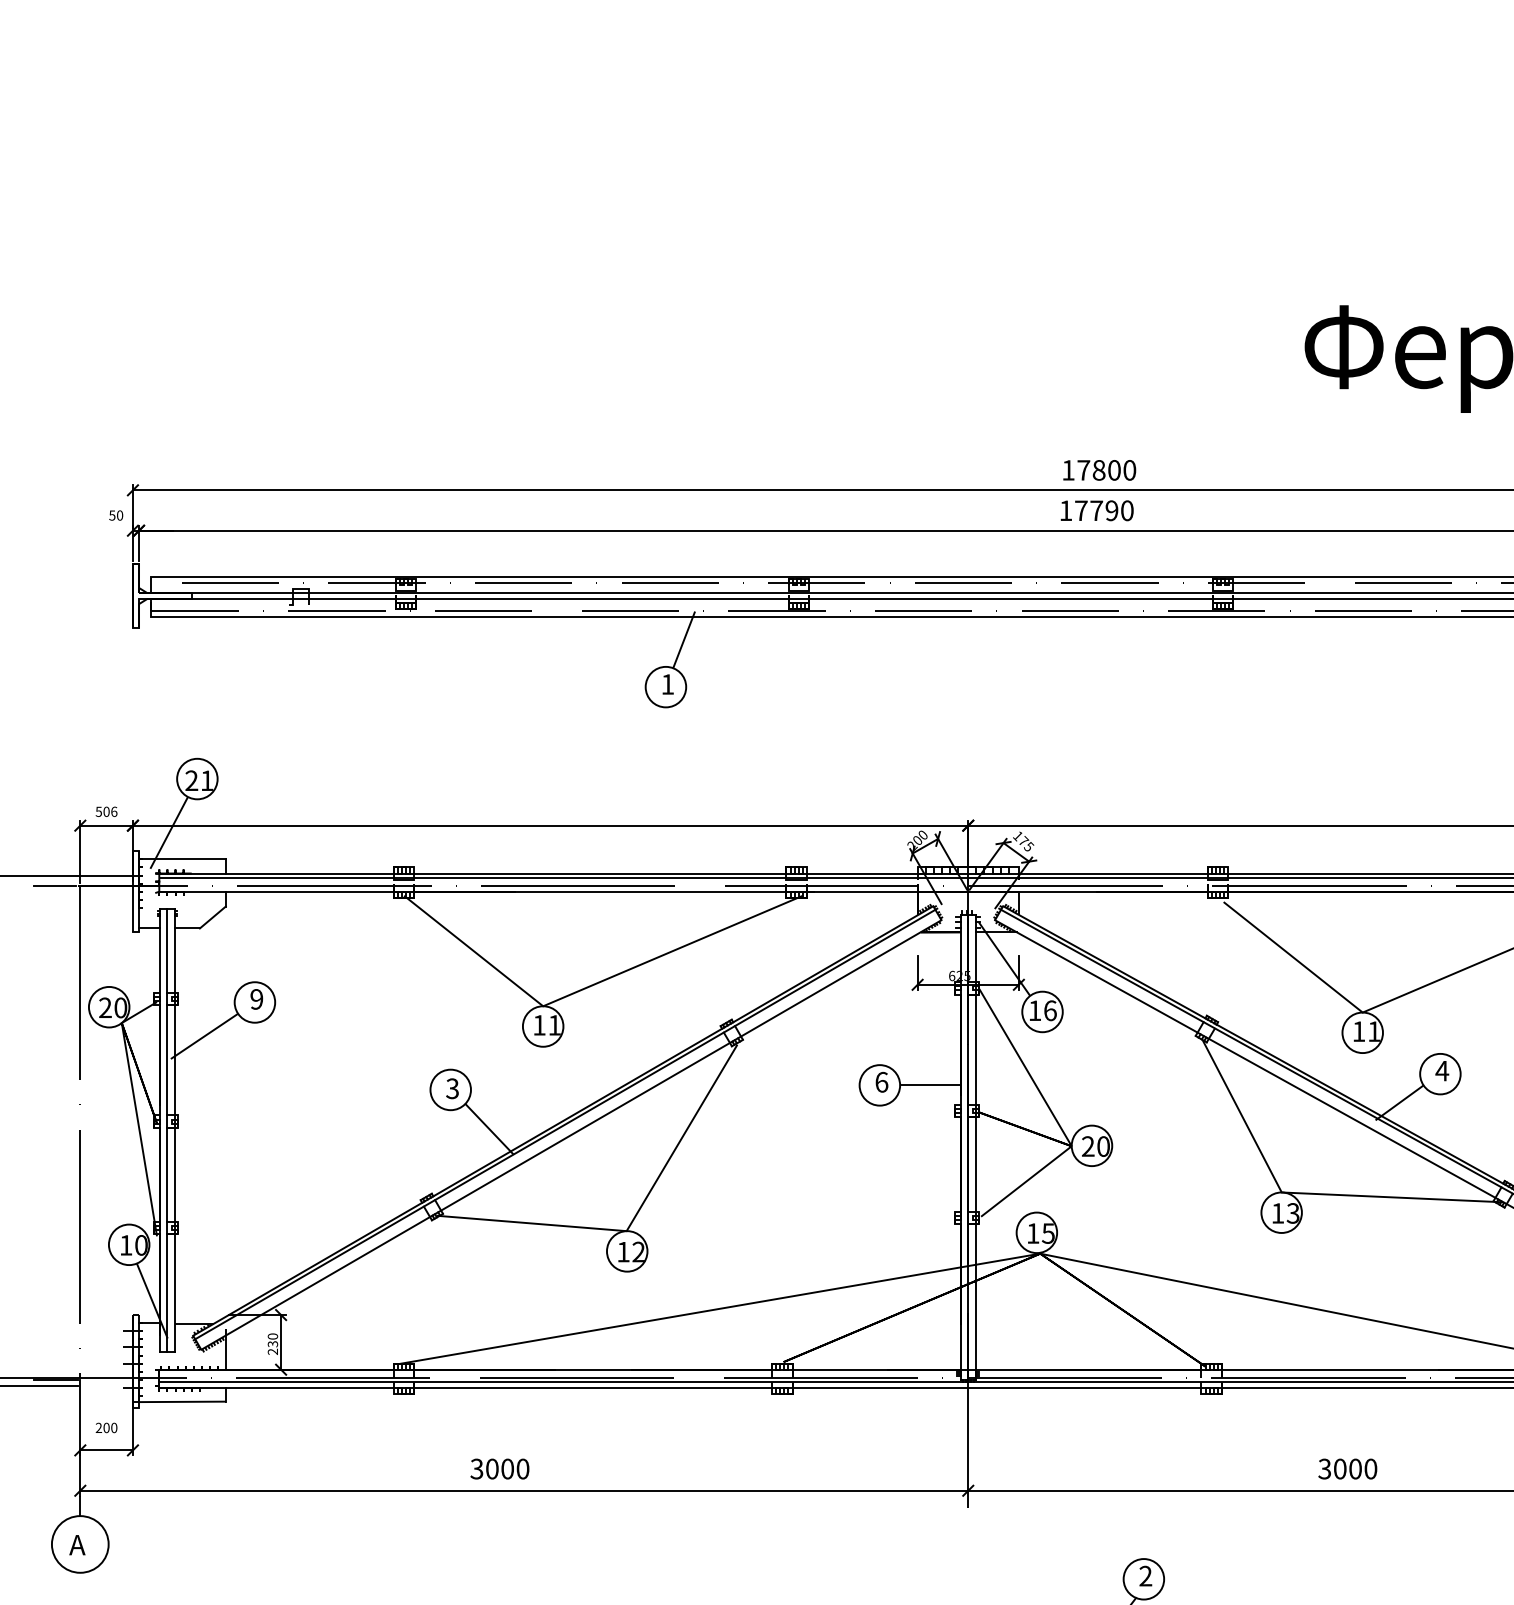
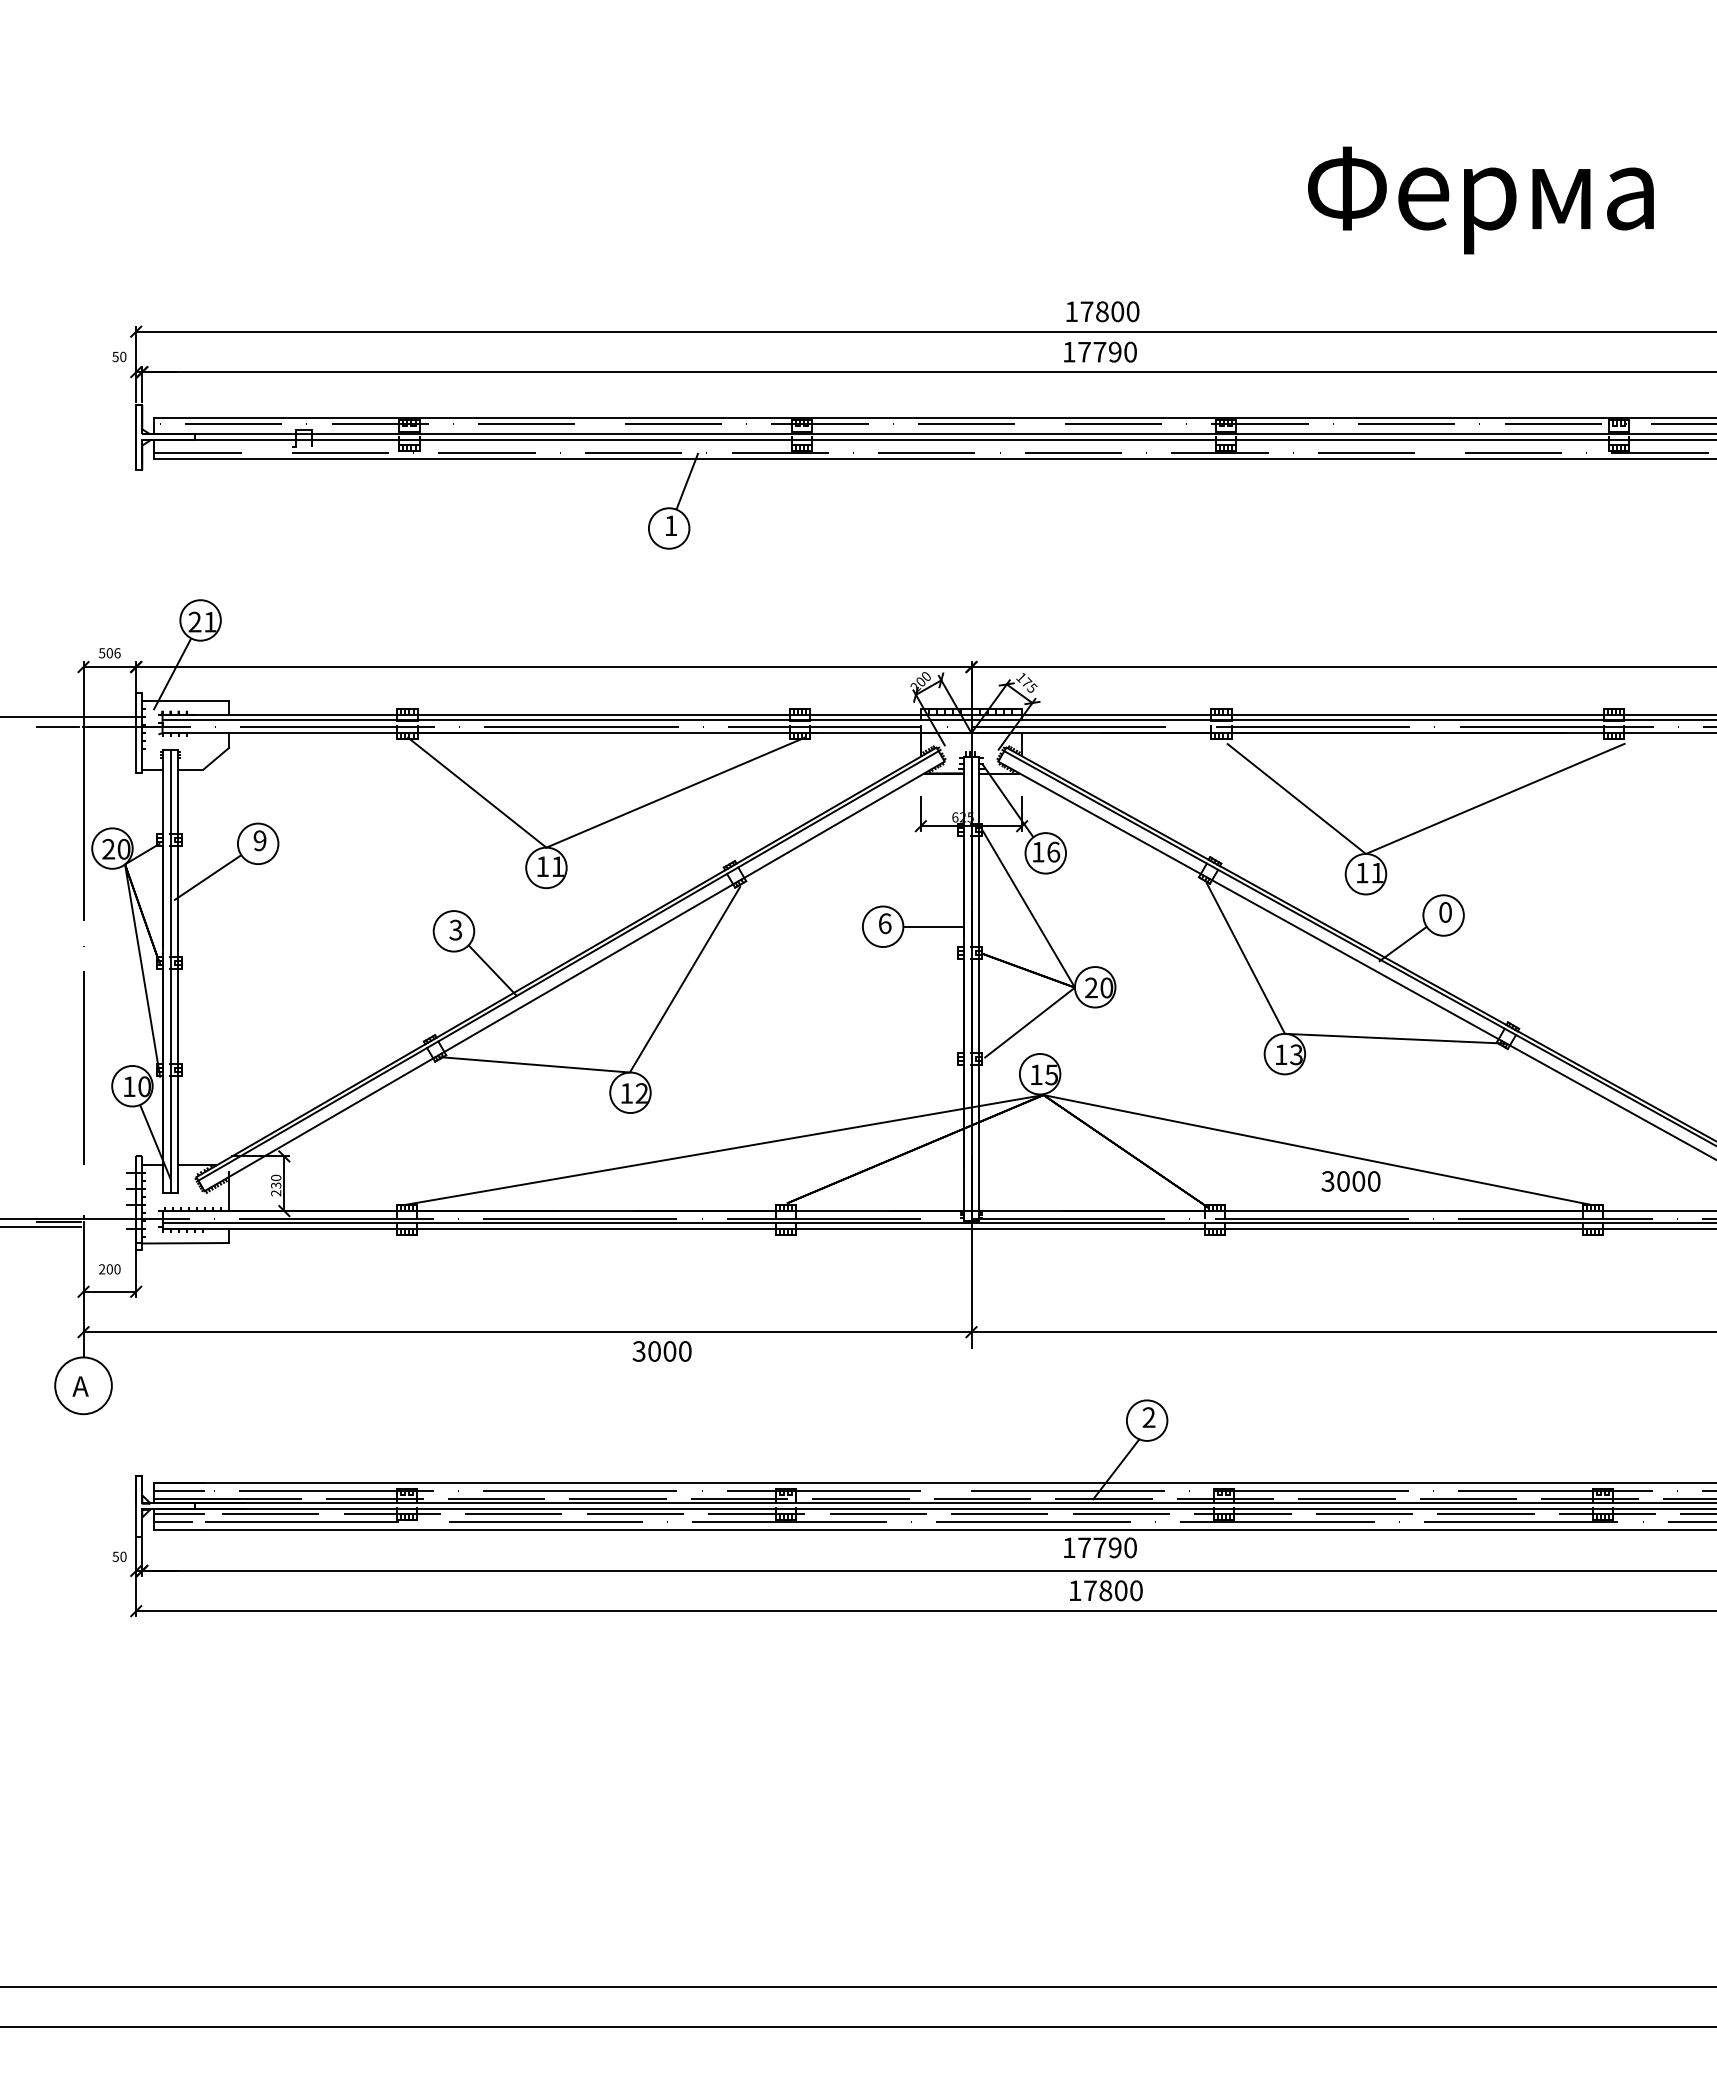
text: (1442, 1071) -> (1445, 912), 4 -> 0
text: (499, 1469) -> (661, 1351), moved
text: (1347, 1469) -> (1350, 1181), moved

